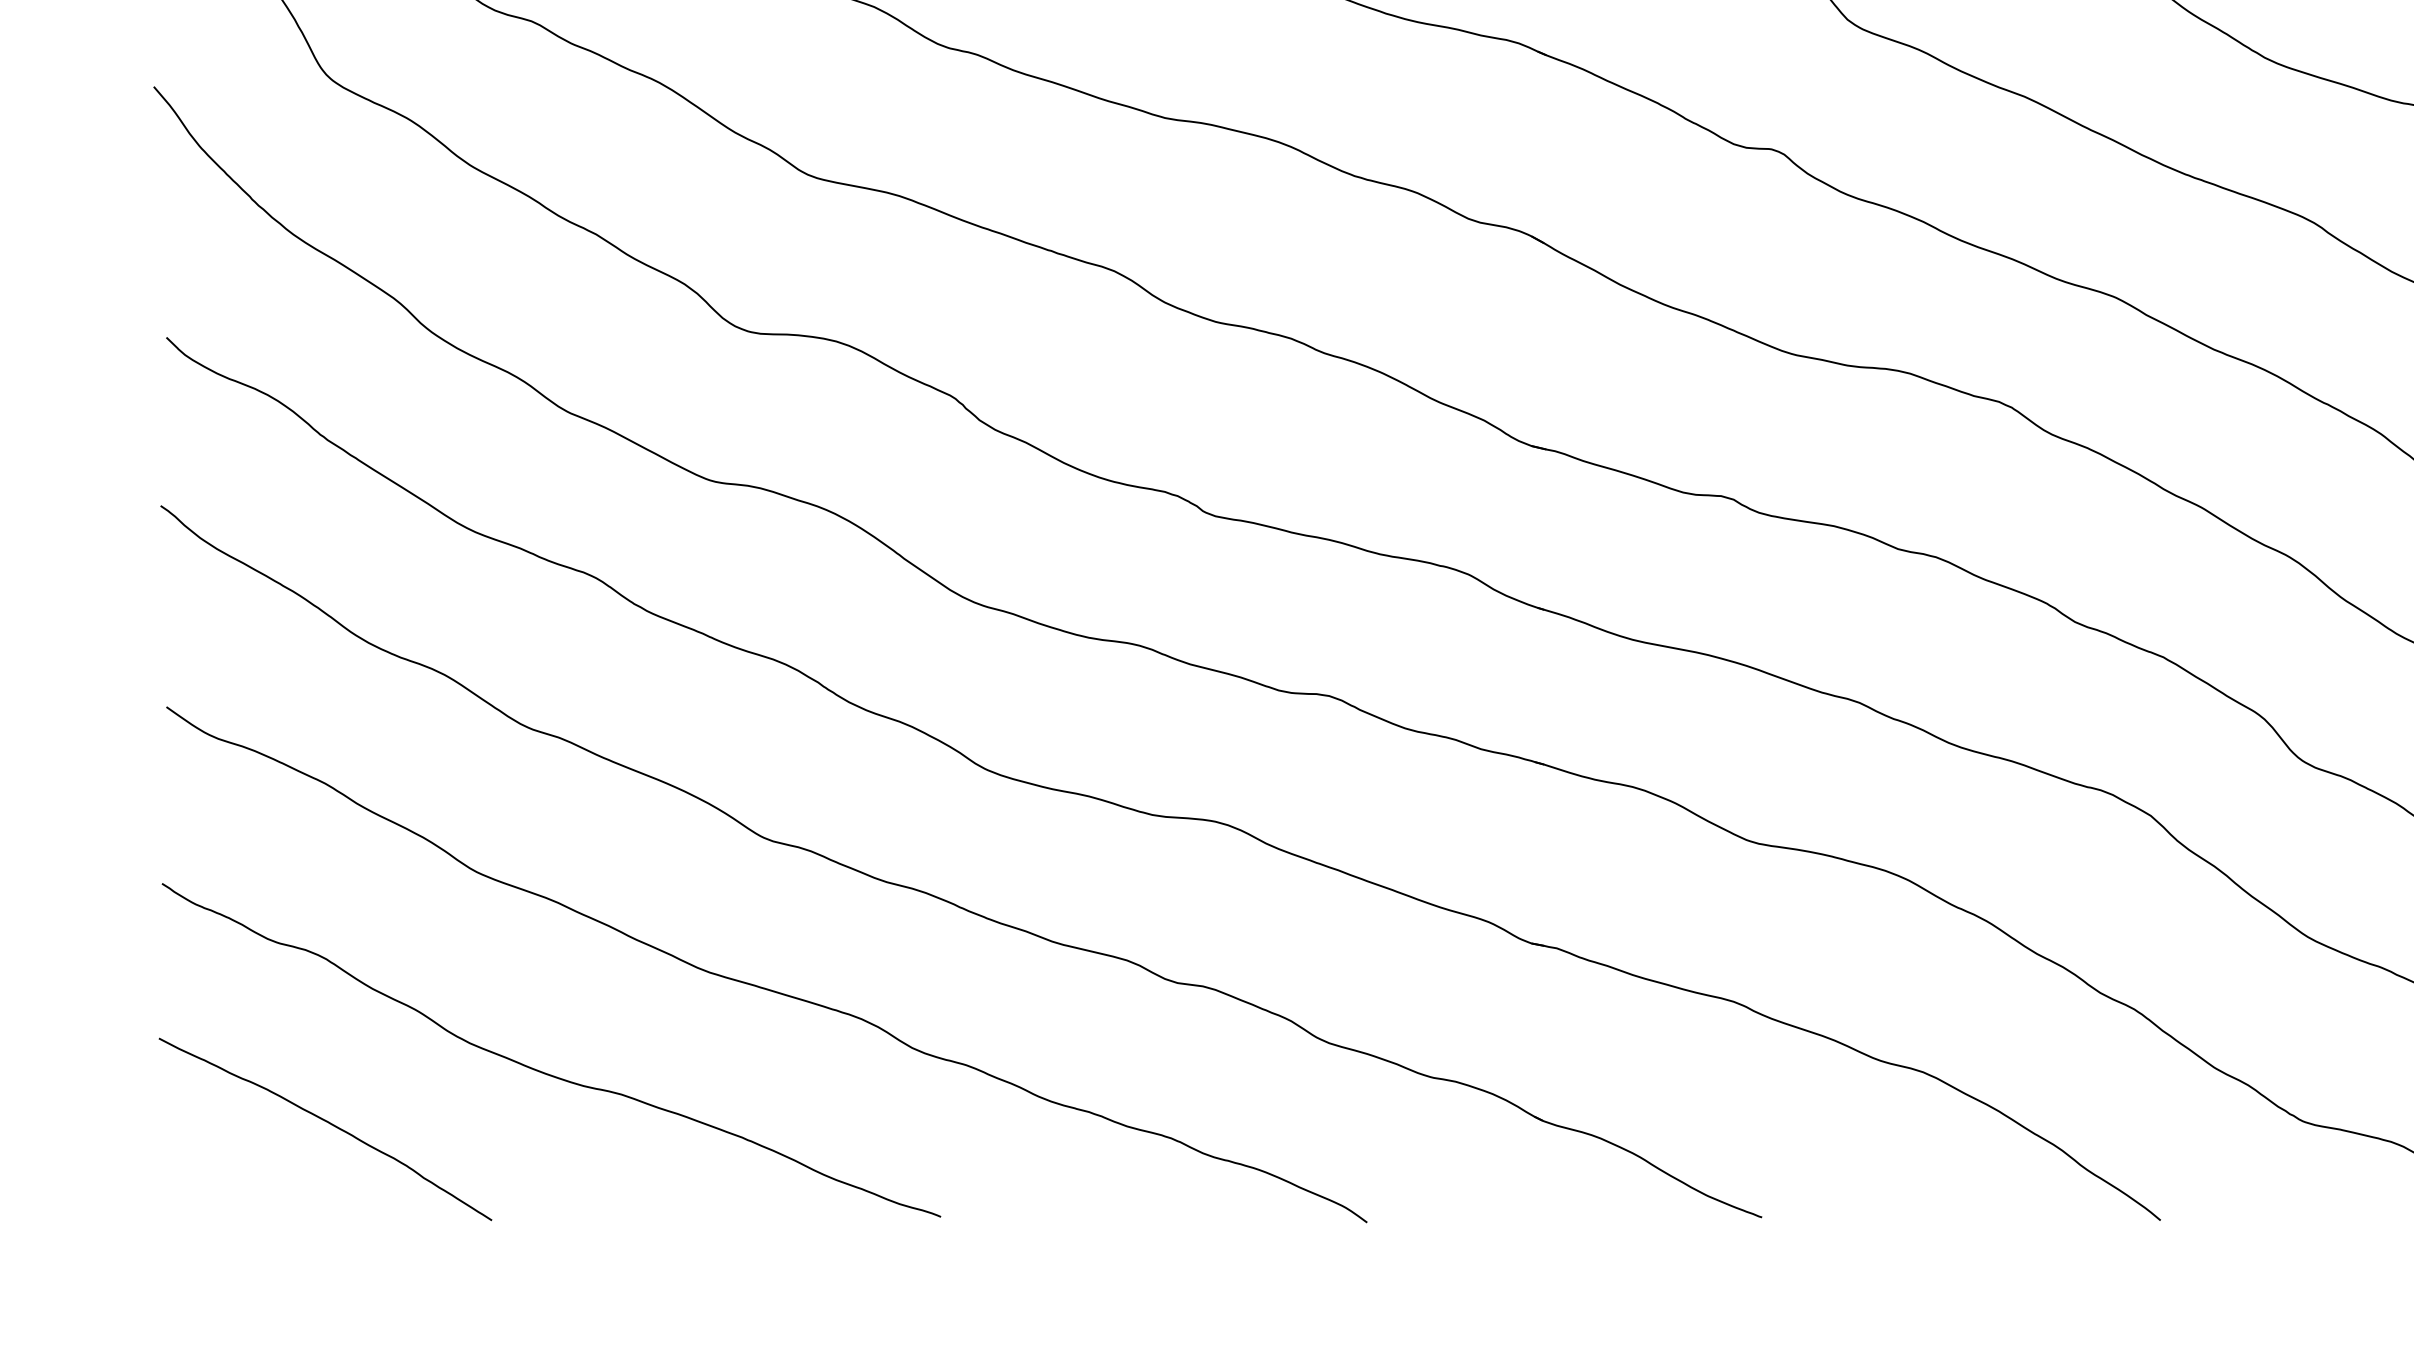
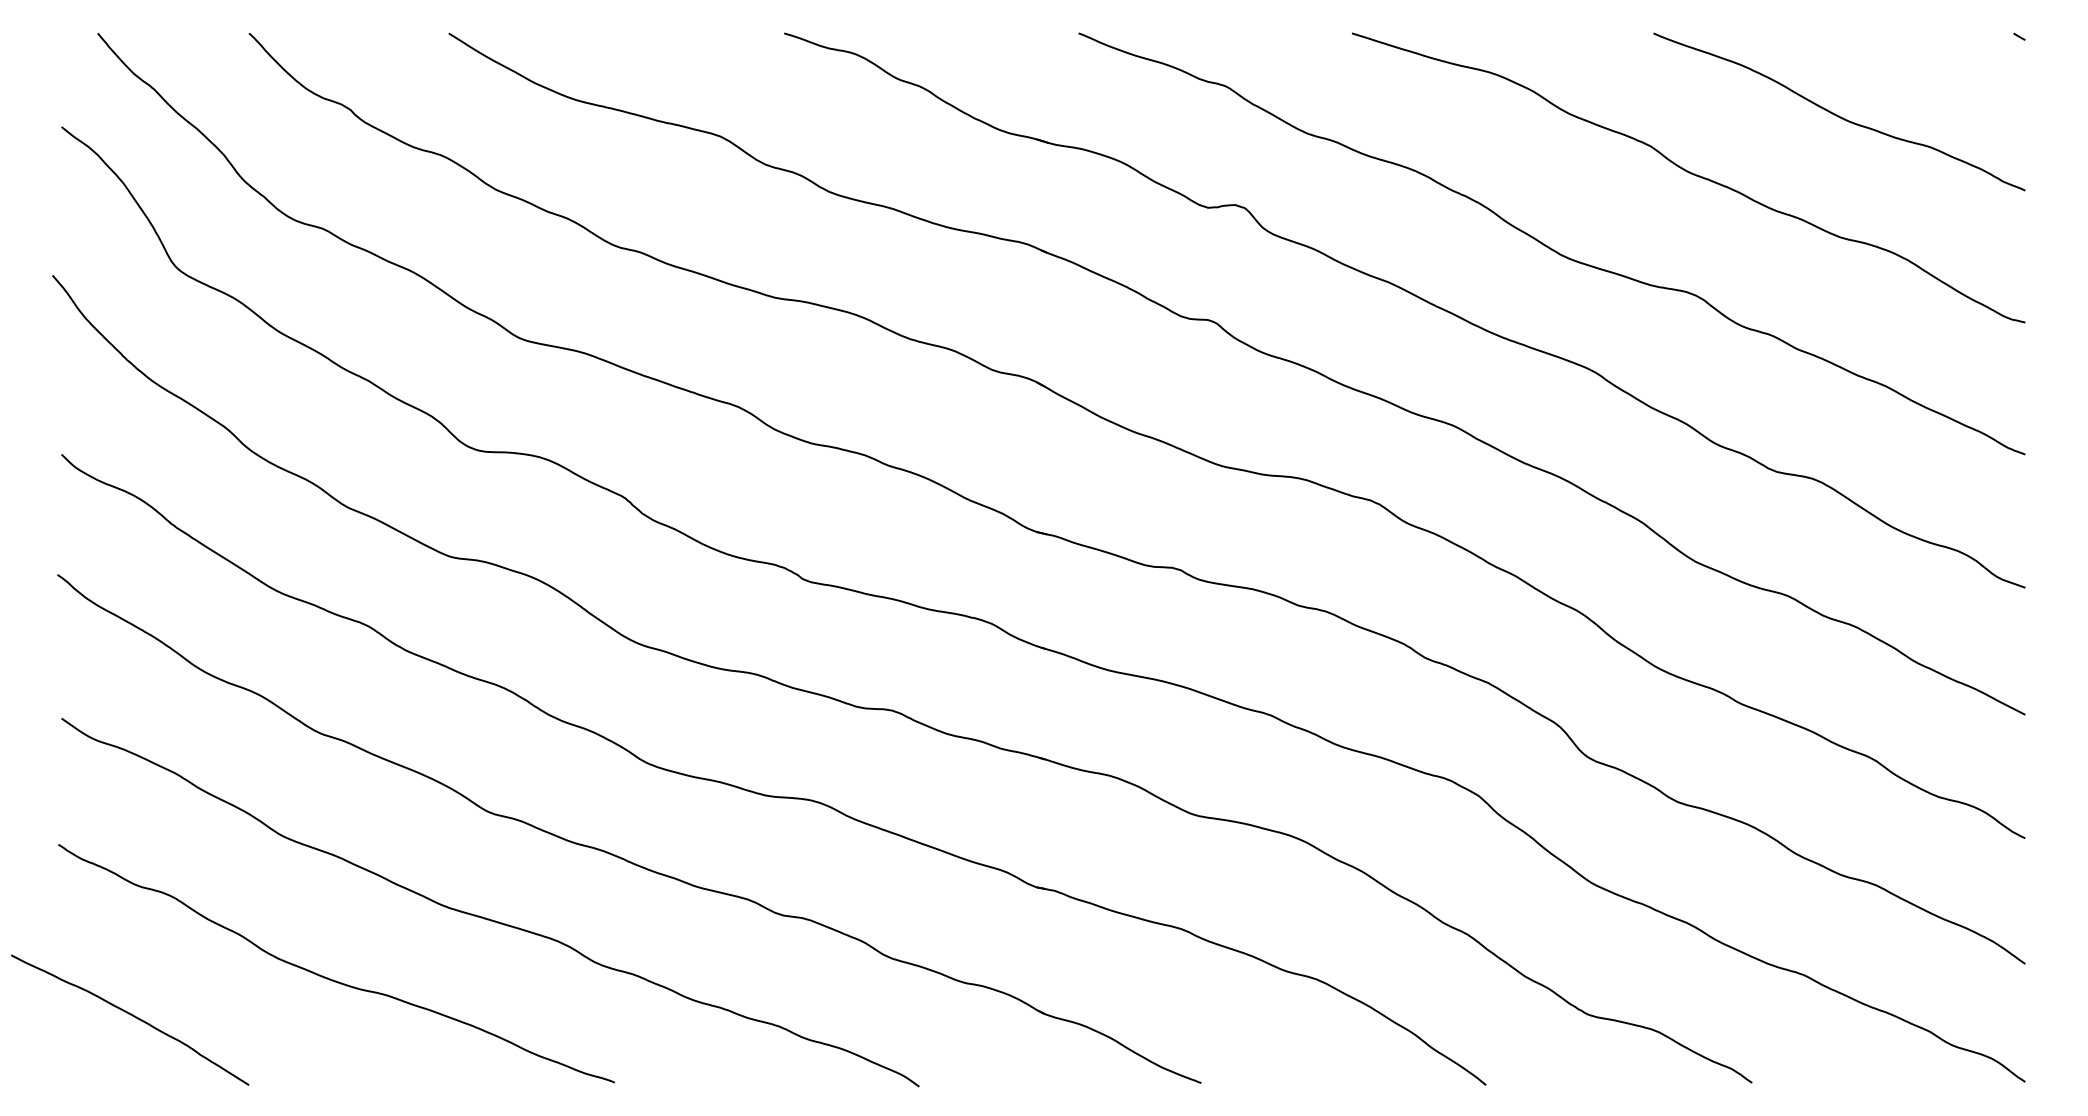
curve: (328, 1124) -> (132, 1016), moved

